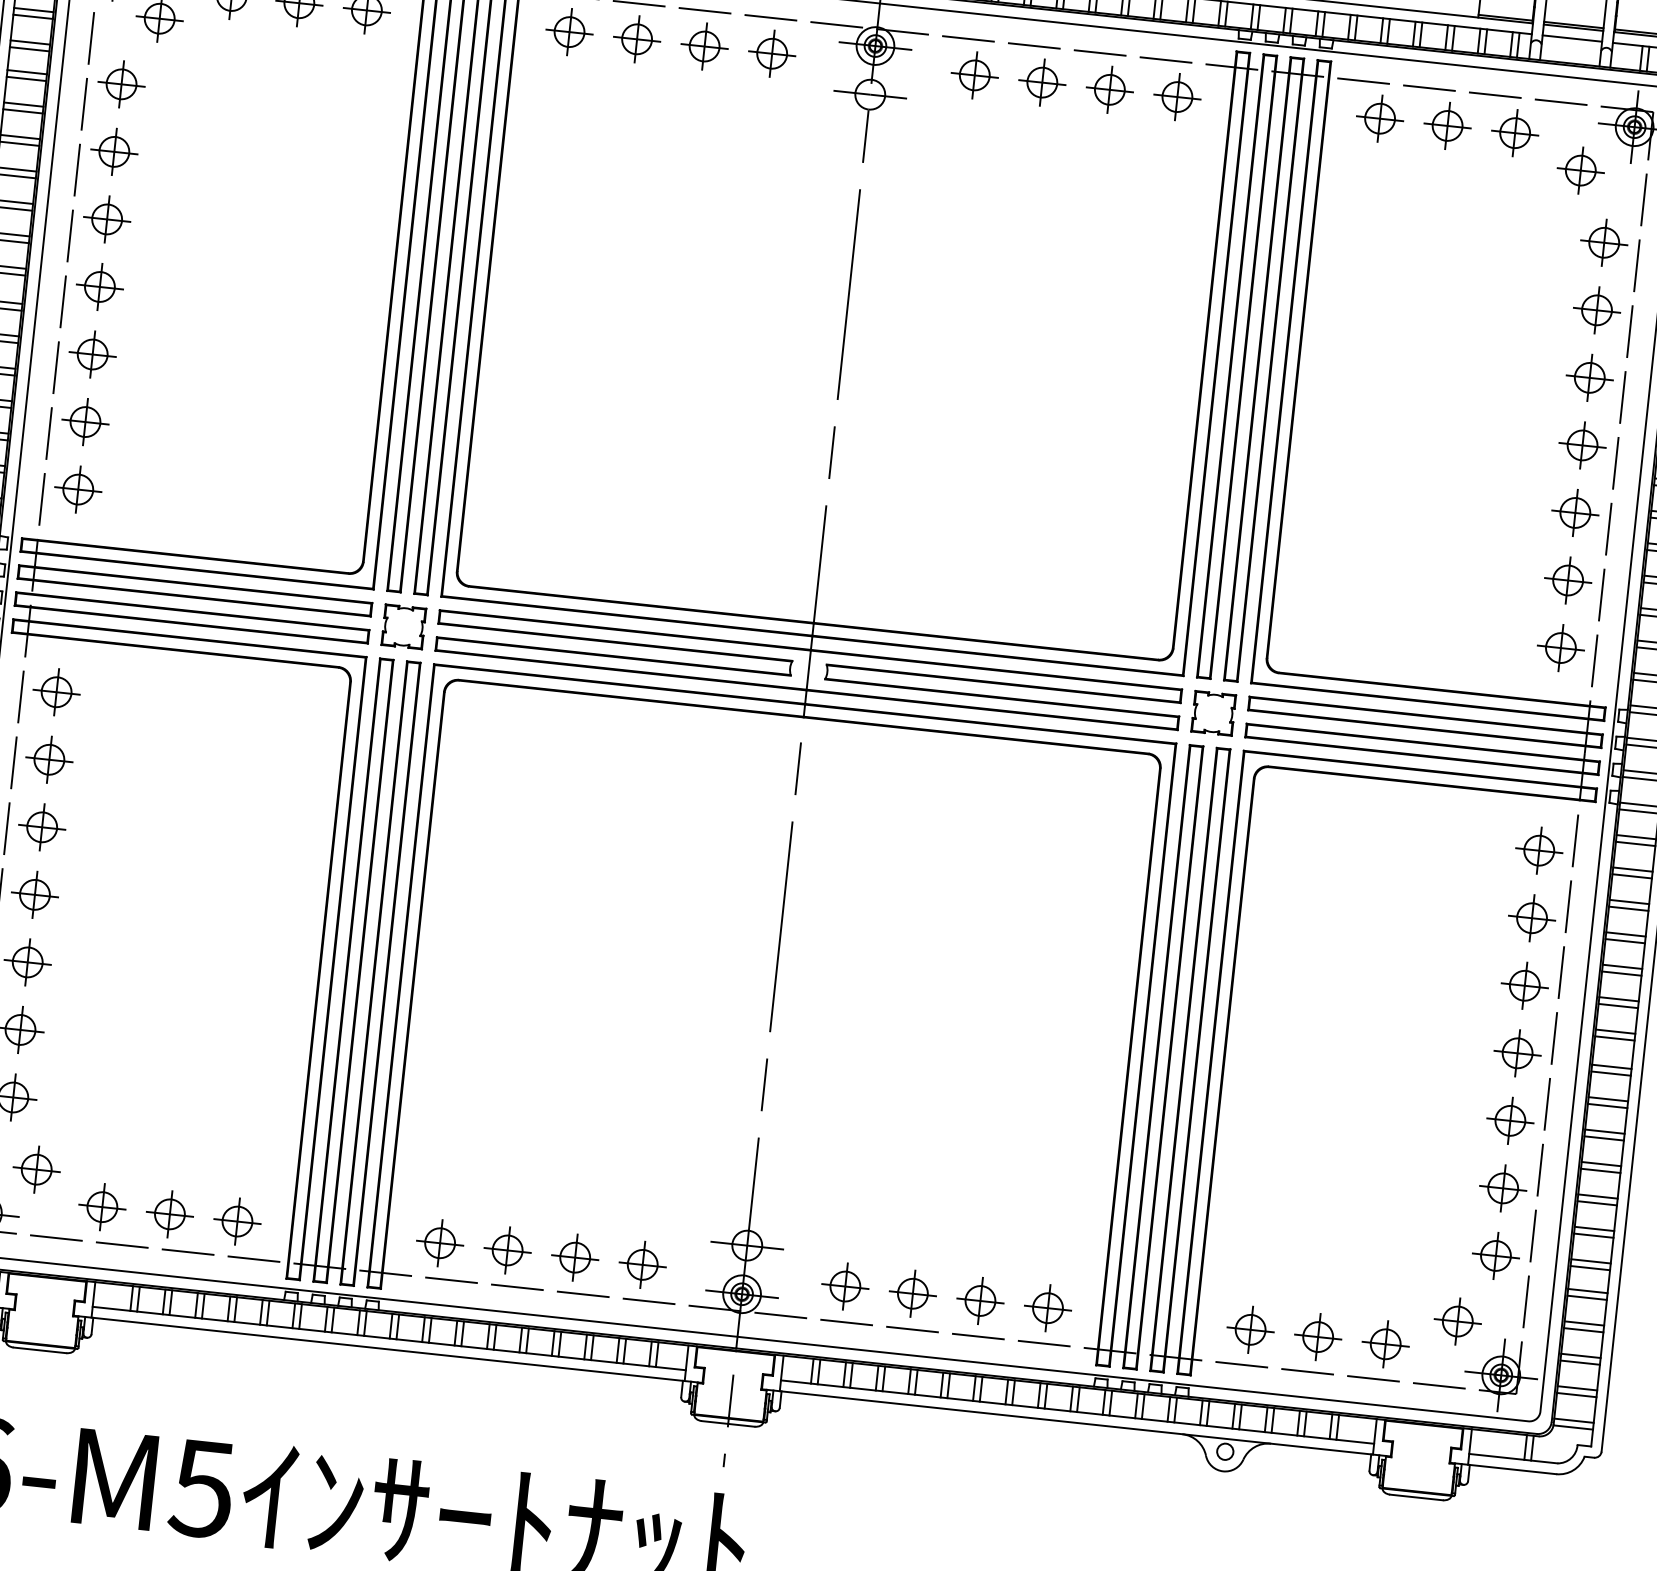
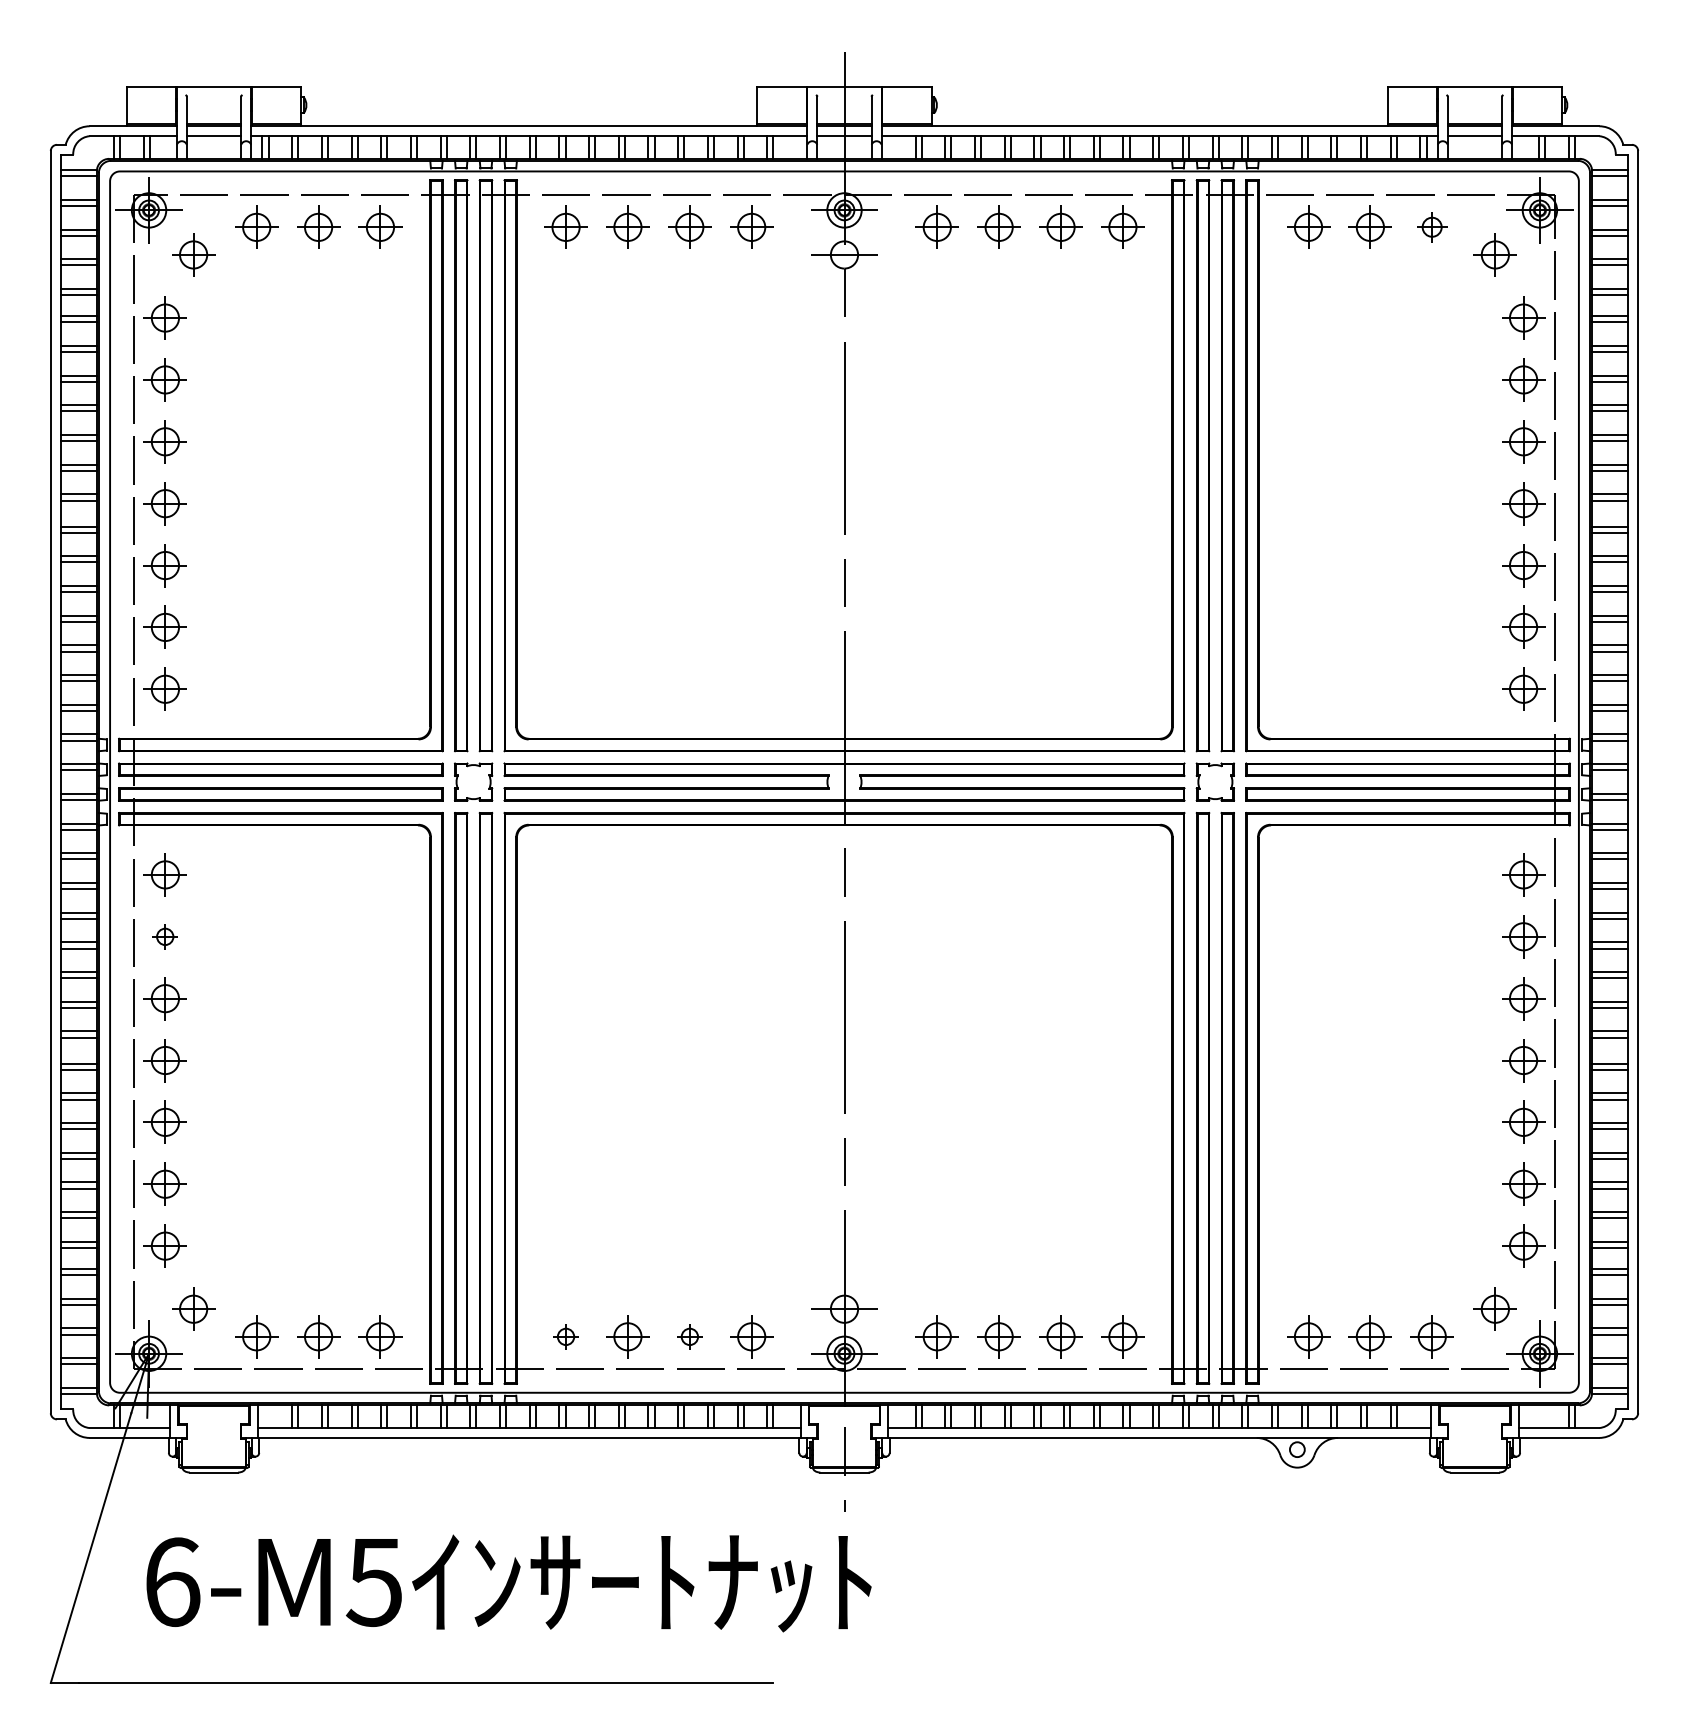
part: (1514, 132) -> (1431, 226), size x0.7
part: (48, 759) -> (164, 936), size x0.6
part: (439, 1242) -> (565, 1336), size x0.6
part: (574, 1257) -> (689, 1336), size x0.6

